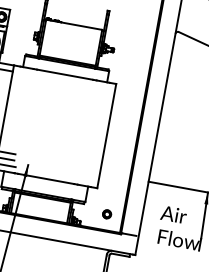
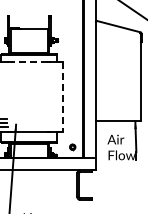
line: (65, 75) -> (29, 62), solid -> dashed
line: (106, 135) -> (63, 96), solid -> dashed

